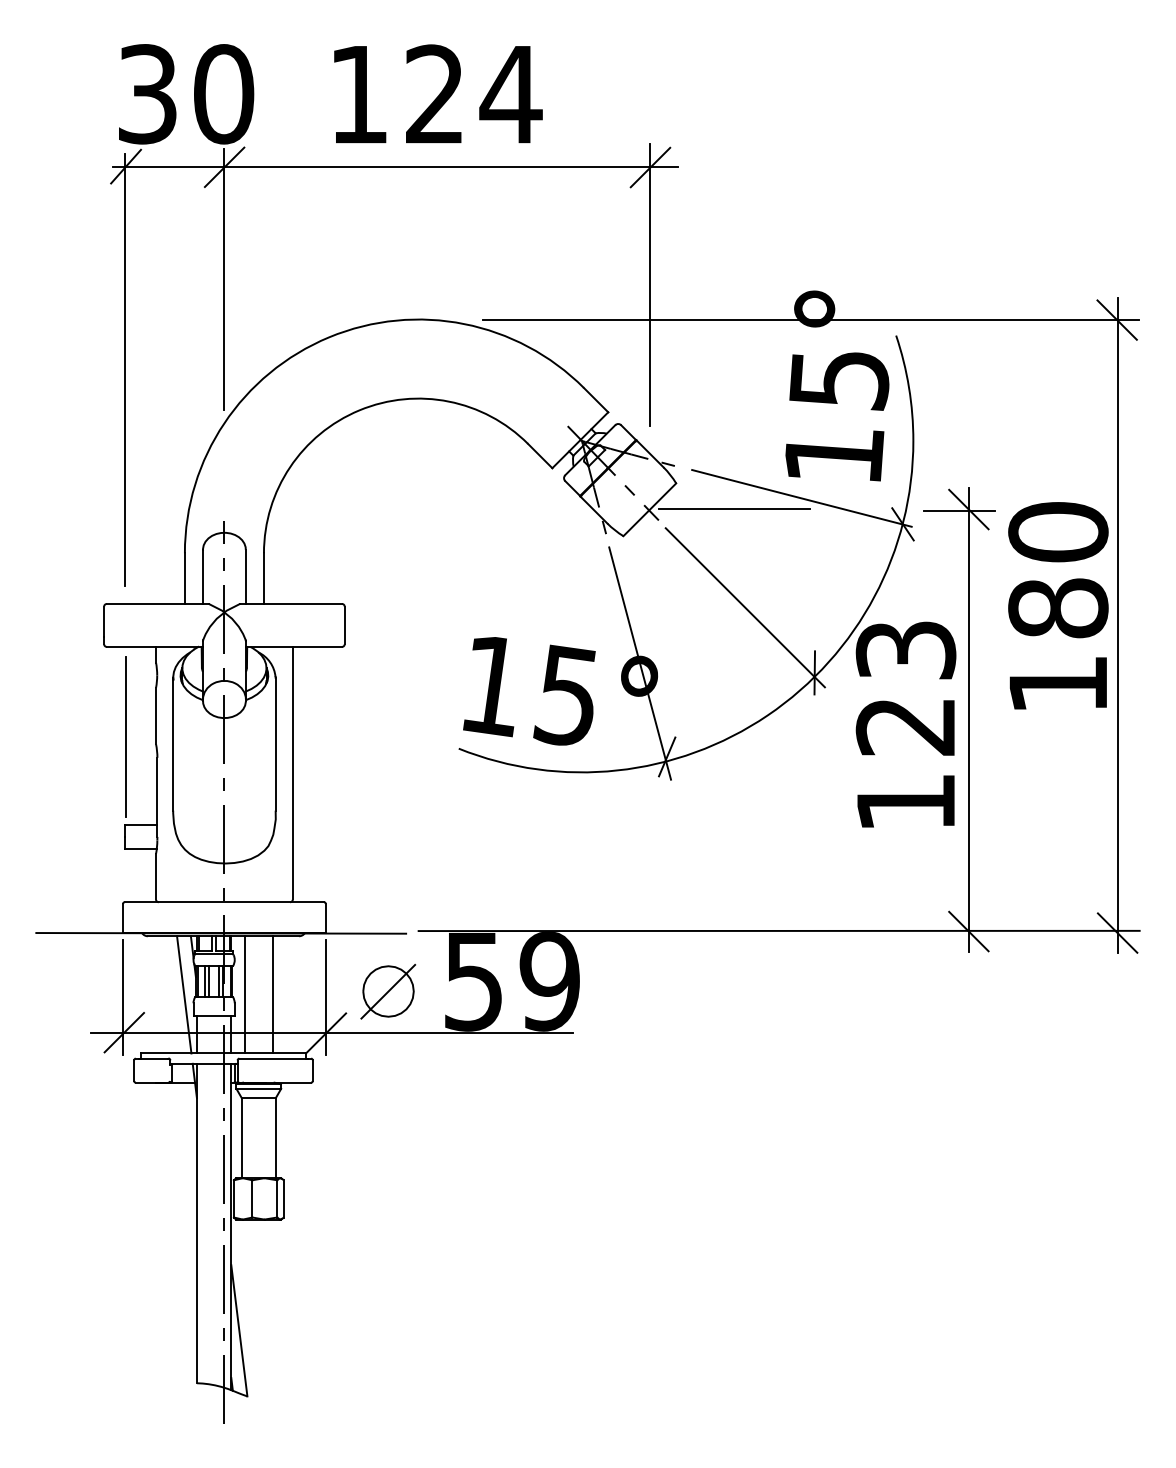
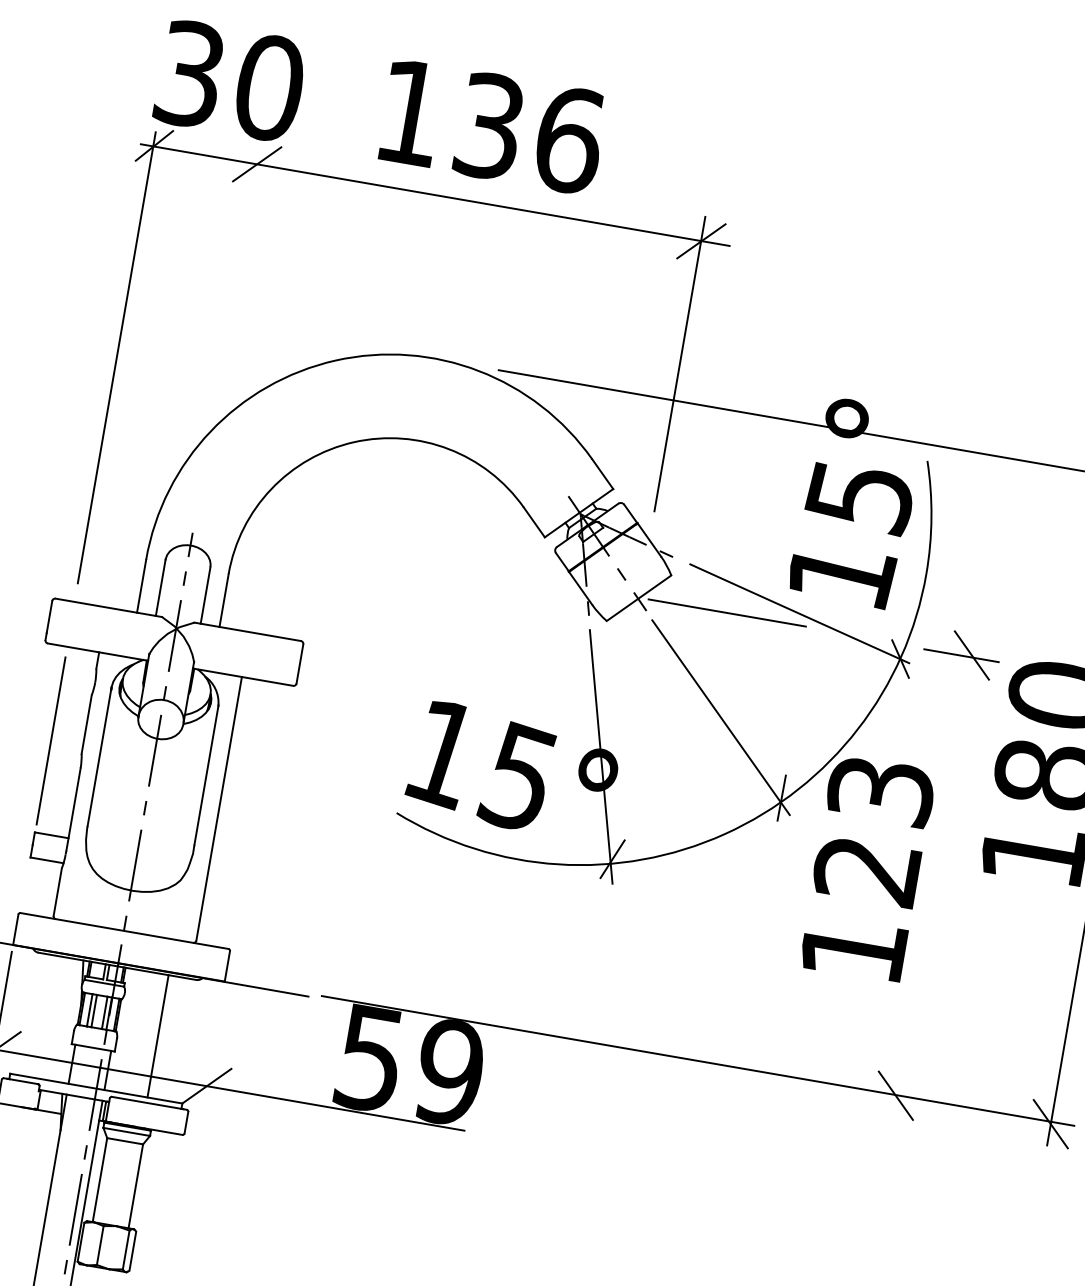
text: (474, 94) -> (530, 133), 124 -> 136
line: (223, 279) -> (235, 281), removed
line: (968, 719) -> (933, 874), removed
part: (388, 991) -> (279, 1053), removed
line: (184, 994) -> (66, 1020), removed
line: (245, 994) -> (129, 1031), removed
line: (325, 996) -> (212, 1047), removed

